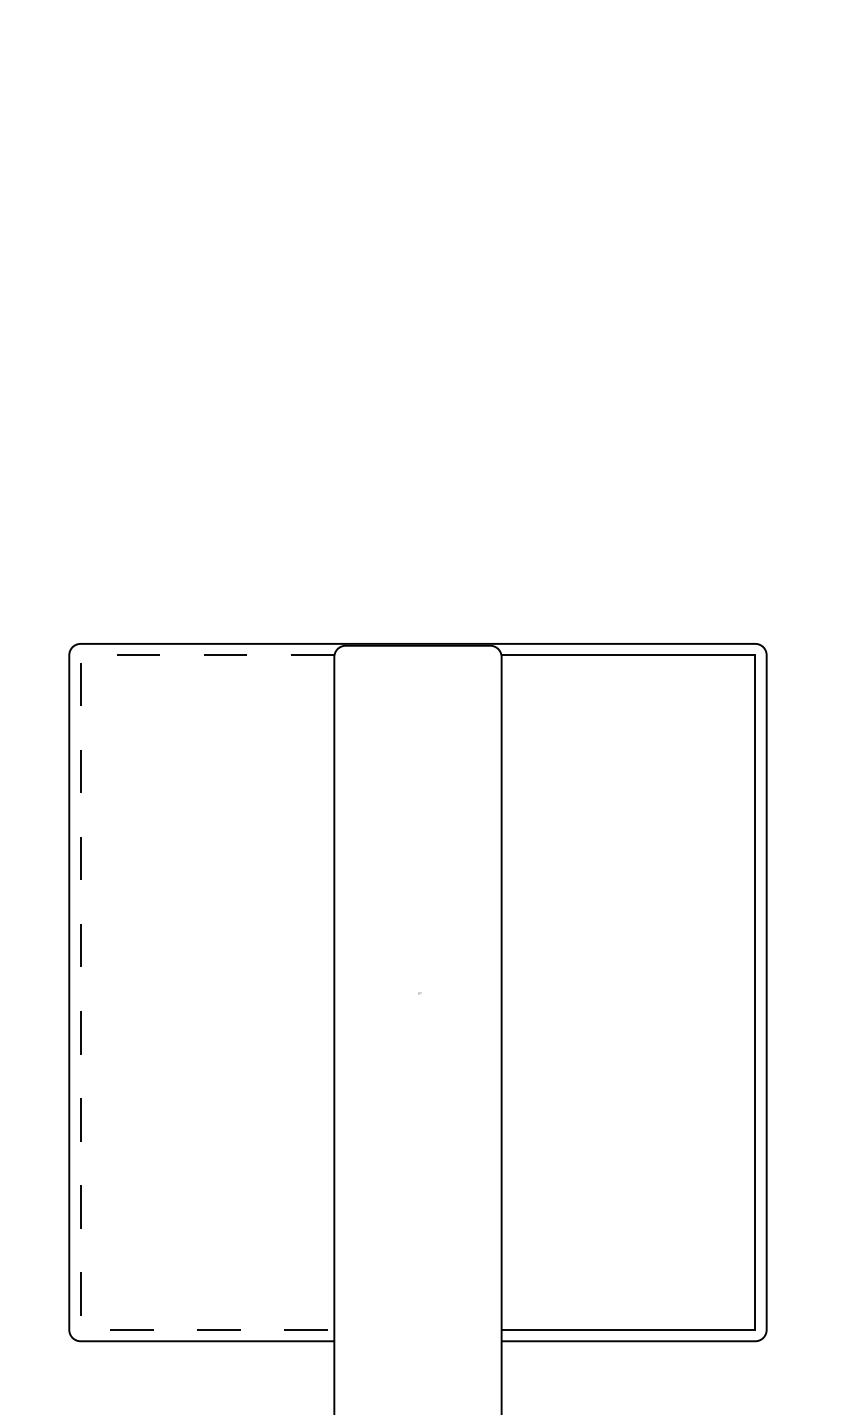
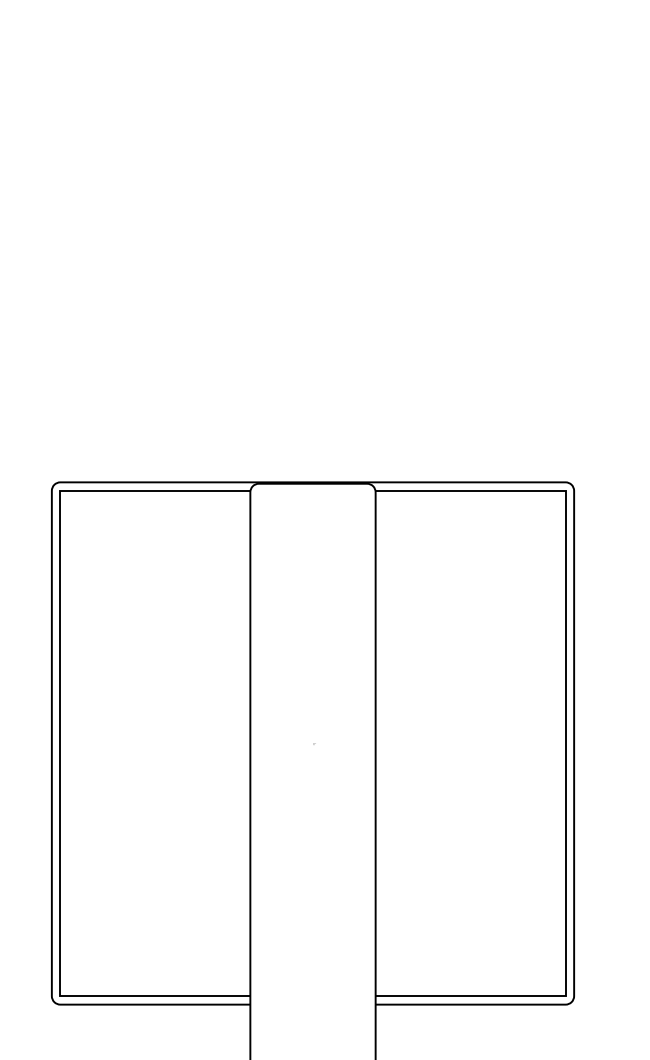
line: (80, 992) -> (60, 743), dashed -> solid

